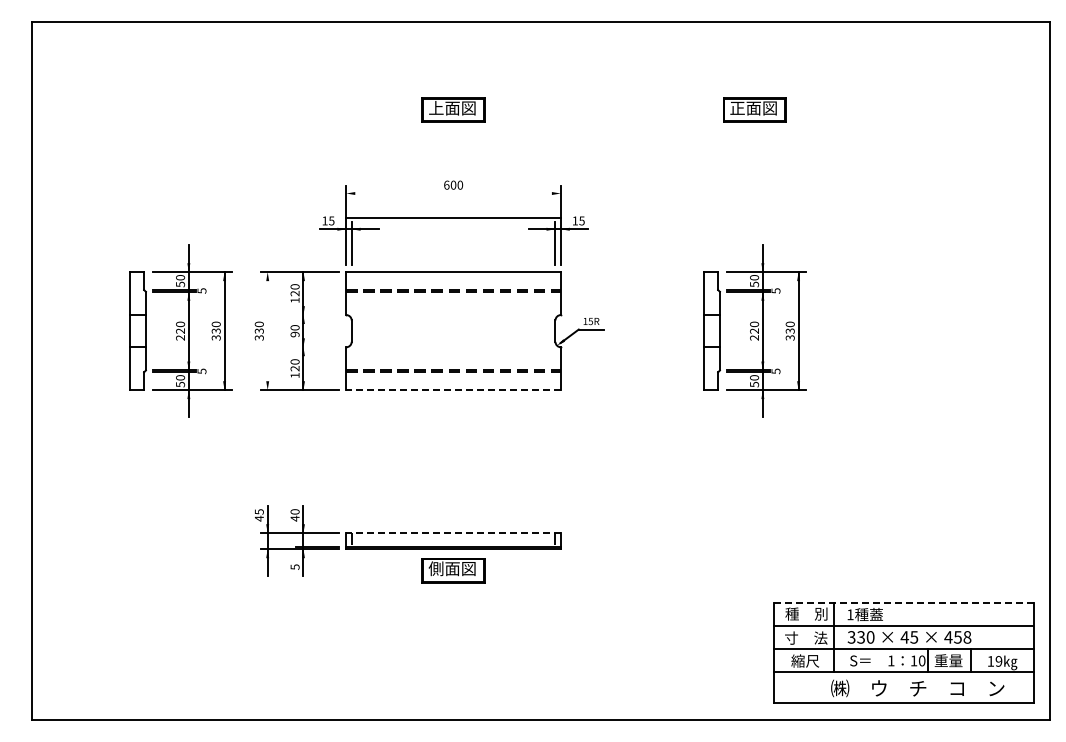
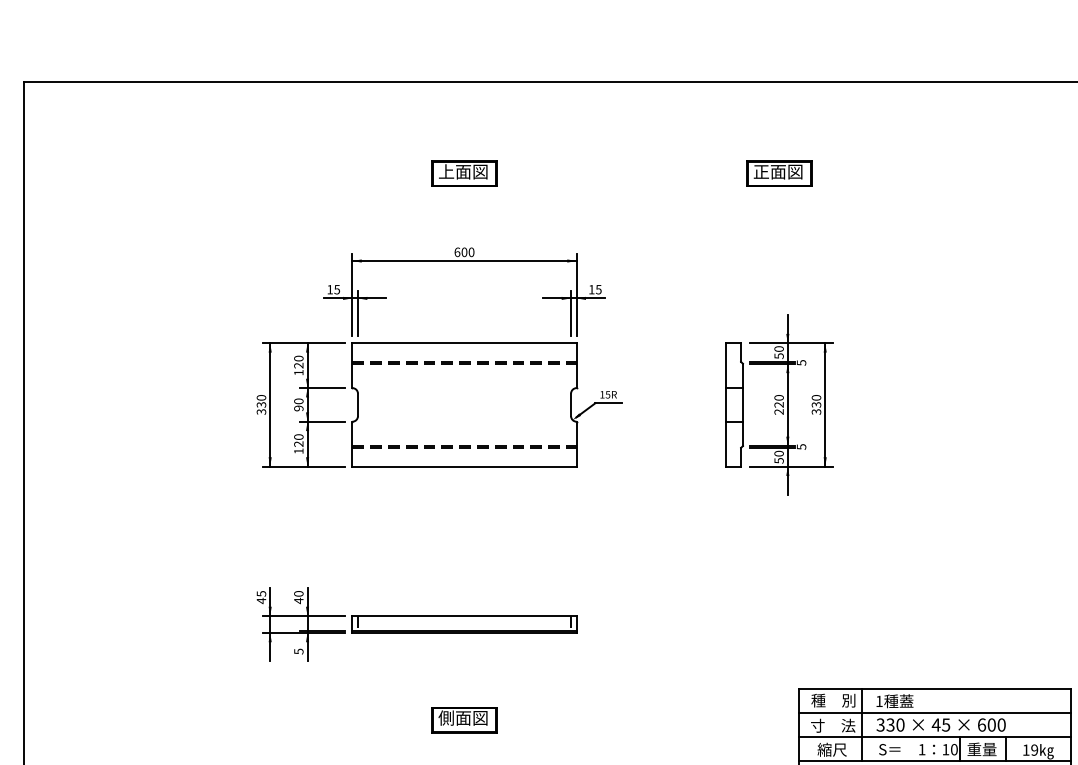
line: (453, 217) -> (464, 261), moved
line: (317, 315) -> (322, 388), added
part: (180, 330) -> (179, 404), removed
line: (267, 331) -> (269, 405), added
line: (317, 347) -> (322, 421), added
line: (453, 390) -> (464, 466), dashed -> solid
line: (453, 533) -> (464, 616), dashed -> solid
part: (453, 570) -> (464, 719), moved
line: (904, 603) -> (935, 689), dashed -> solid
text: (957, 637) -> (991, 725), 458 -> 600

